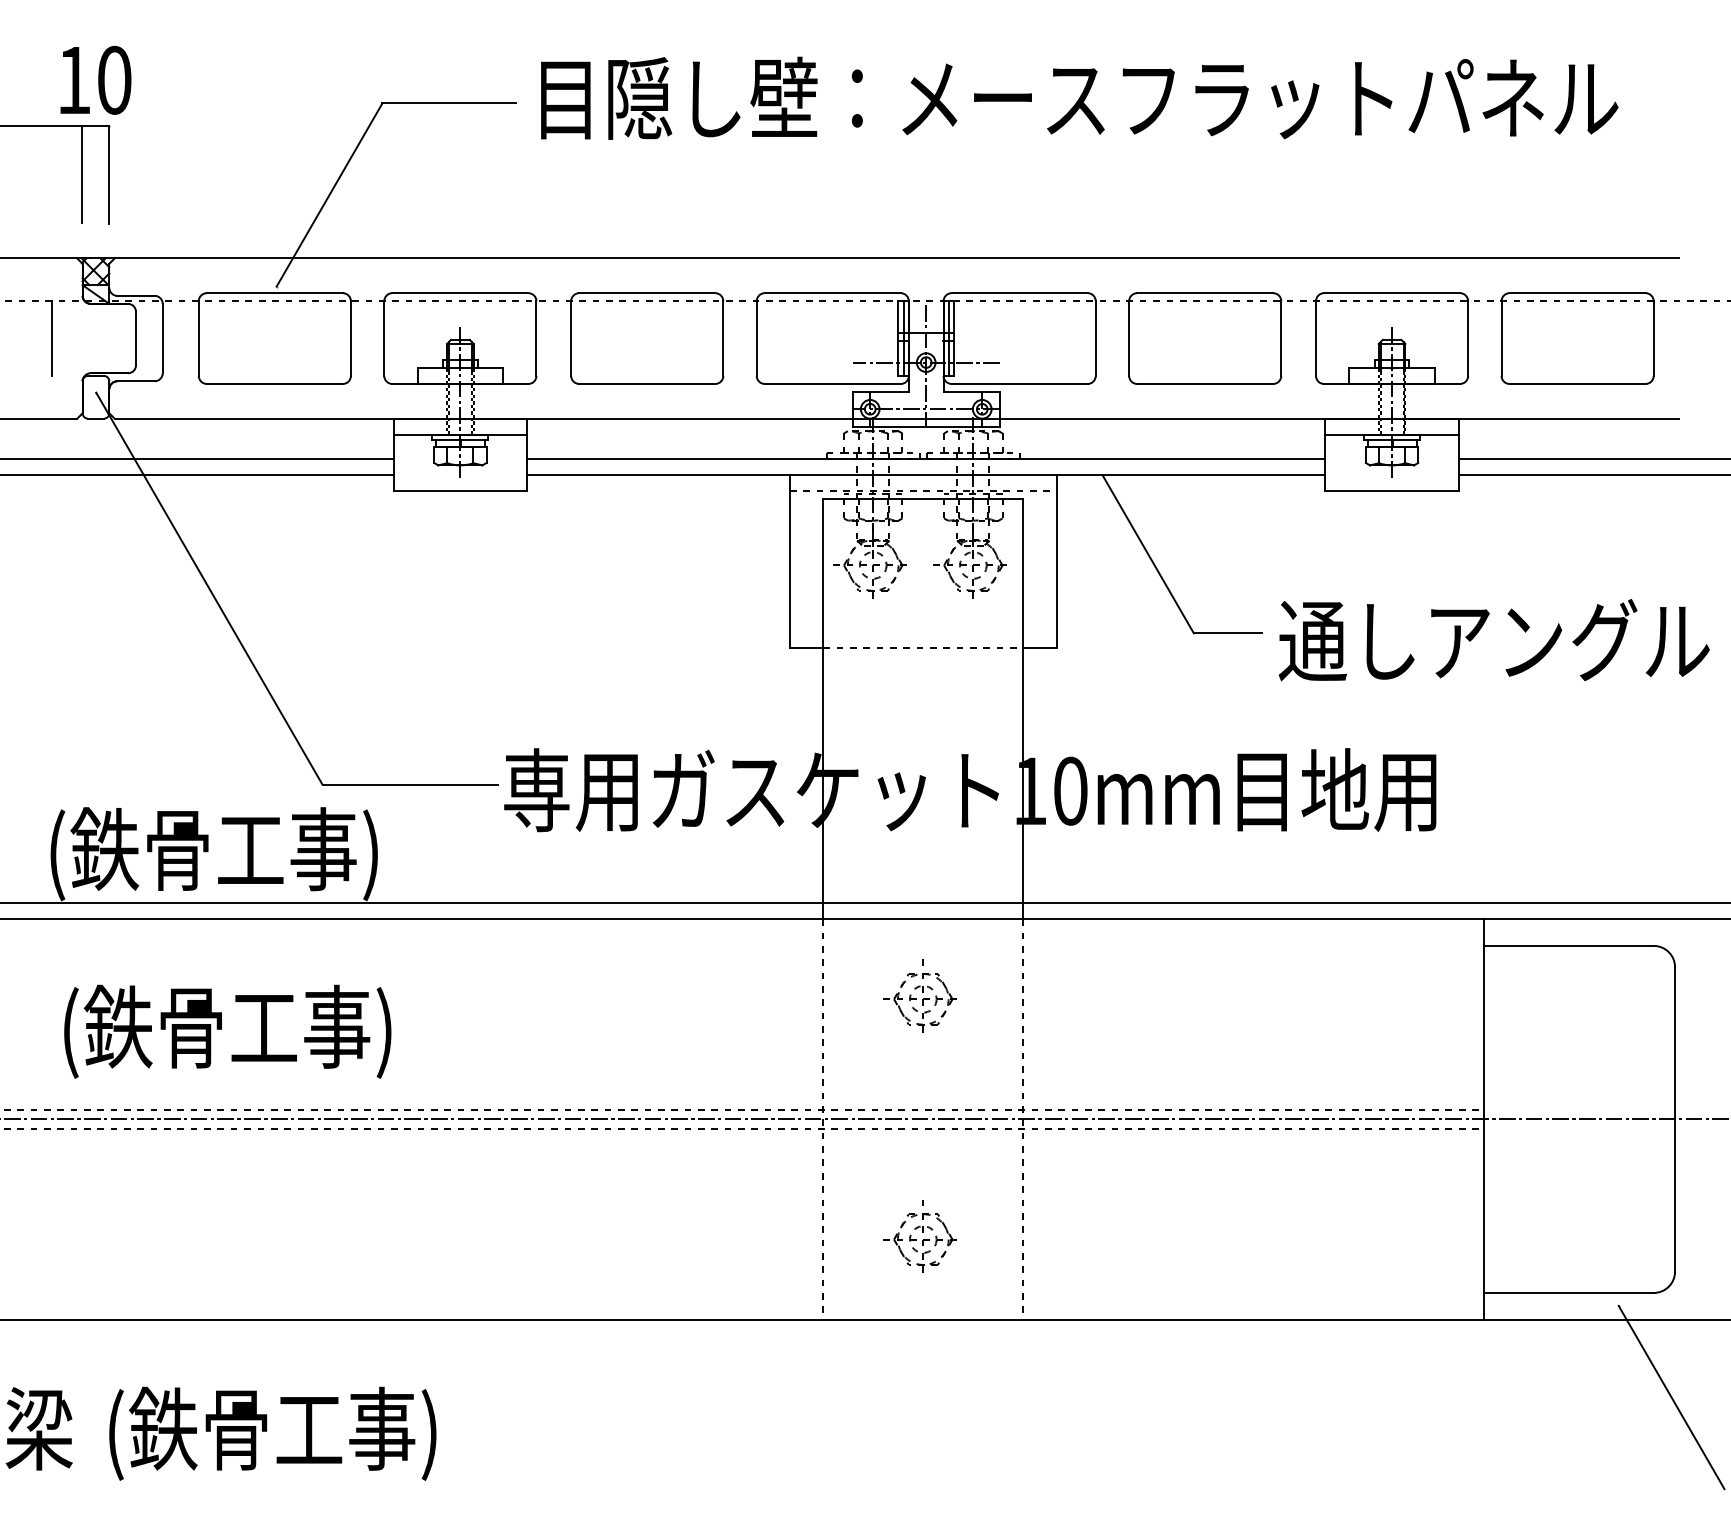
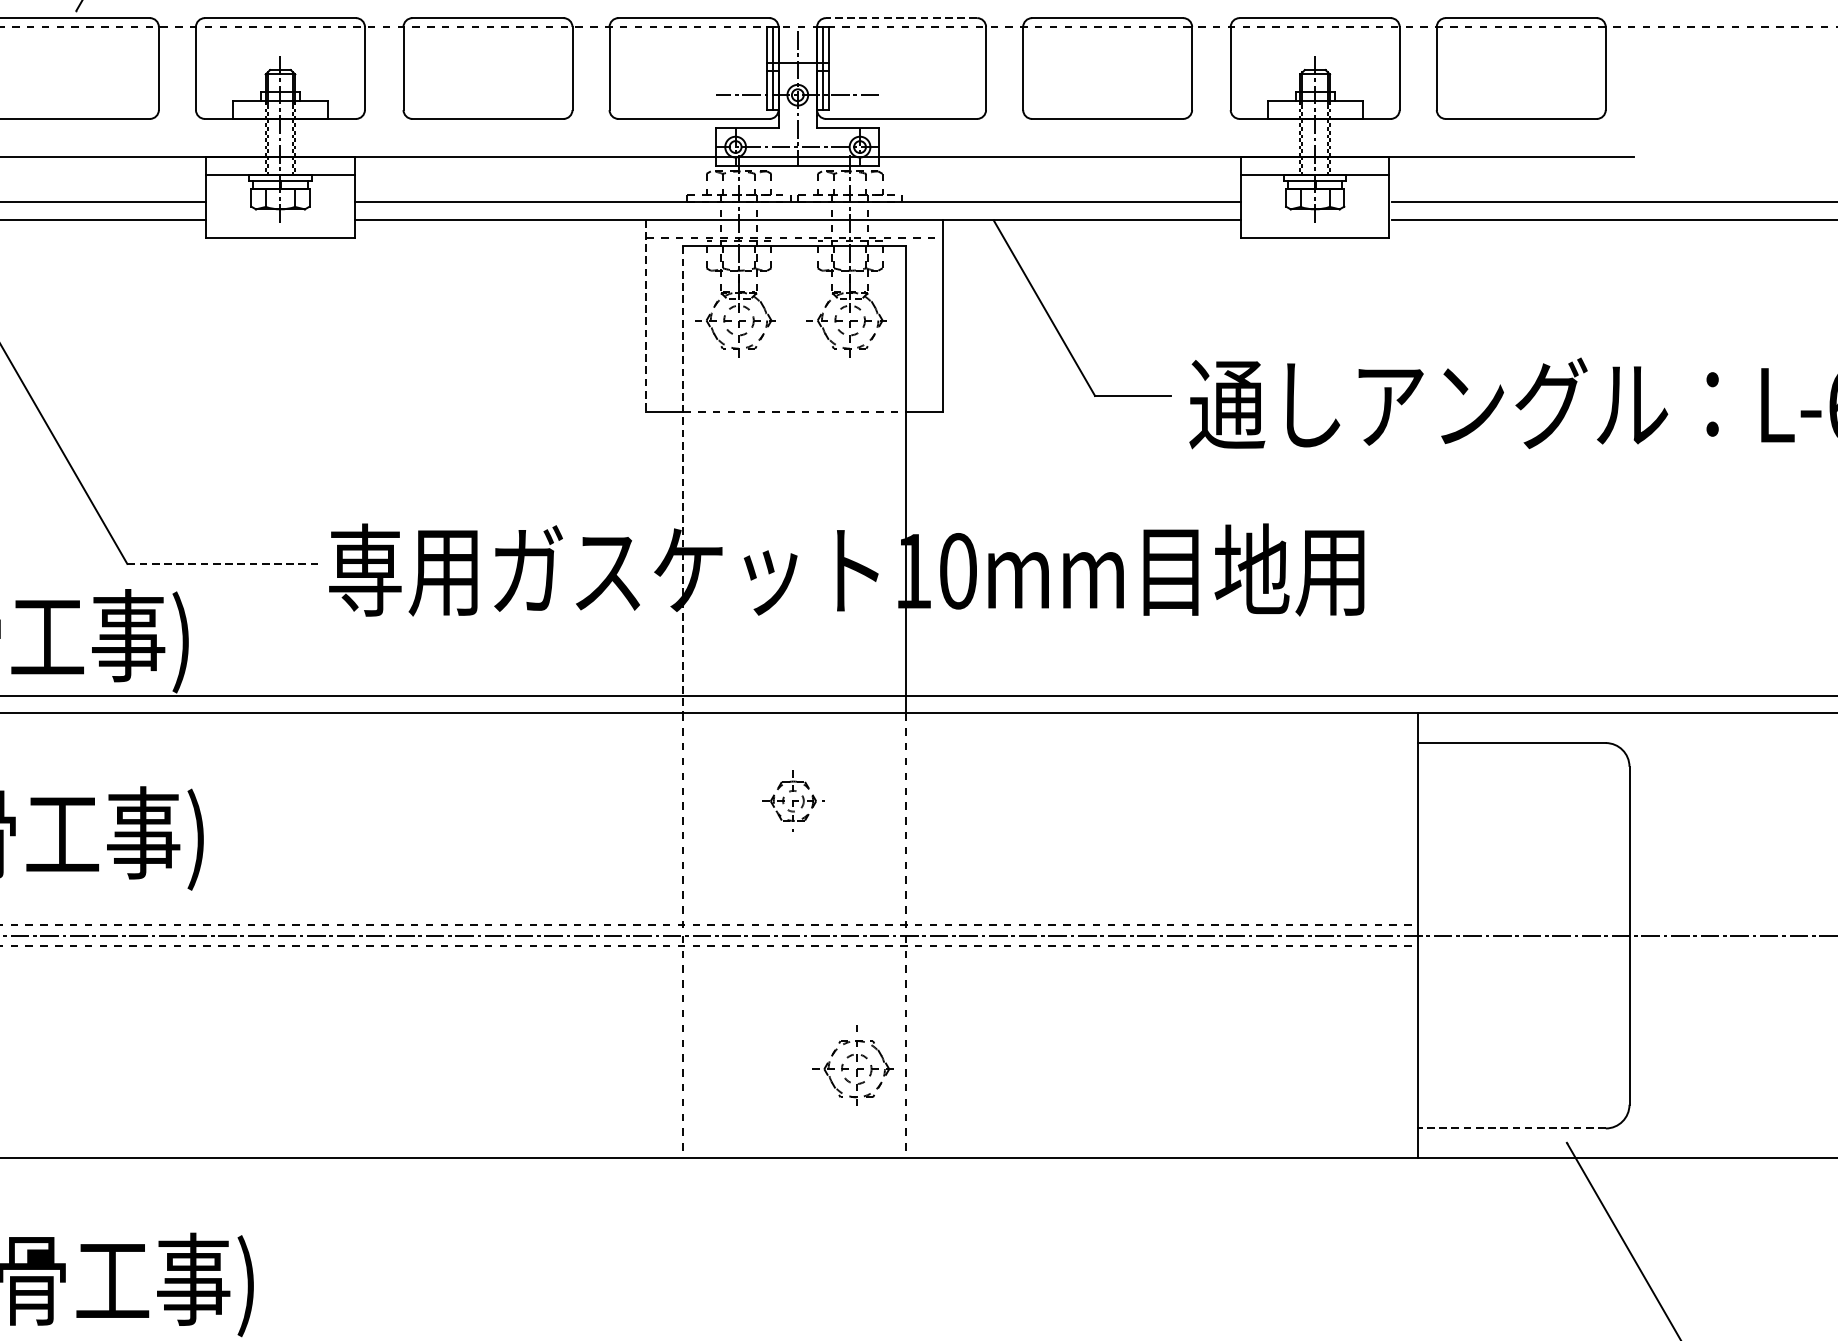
line: (1019, 293) -> (901, 18), solid -> dashed
line: (789, 561) -> (645, 316), solid -> dashed
line: (823, 709) -> (683, 480), solid -> dashed
line: (410, 784) -> (225, 563), solid -> dashed
part: (919, 995) -> (790, 798), size x0.7
part: (919, 1236) -> (852, 1065), moved
line: (1568, 1292) -> (1511, 1127), solid -> dashed

